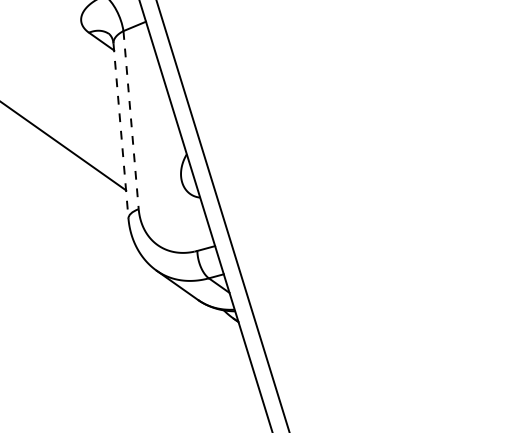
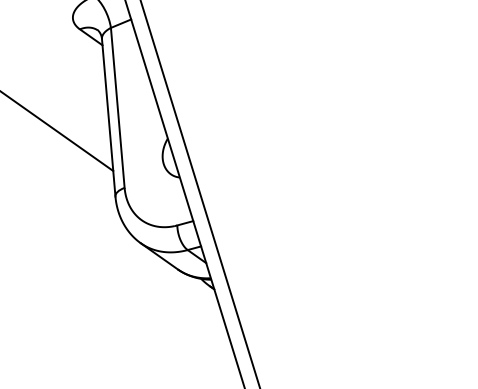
line: (130, 120) -> (117, 108), dashed -> solid
line: (120, 131) -> (108, 118), dashed -> solid

